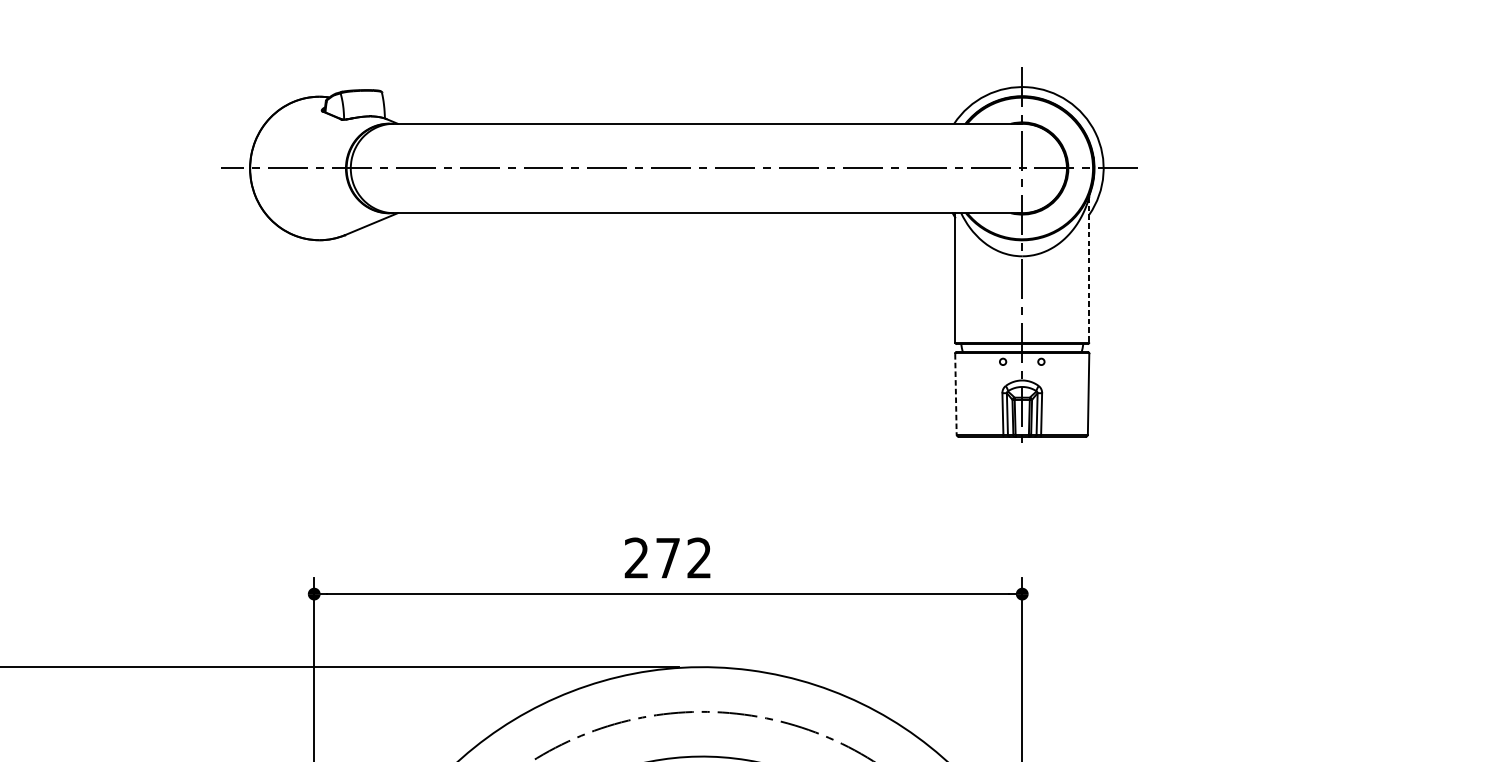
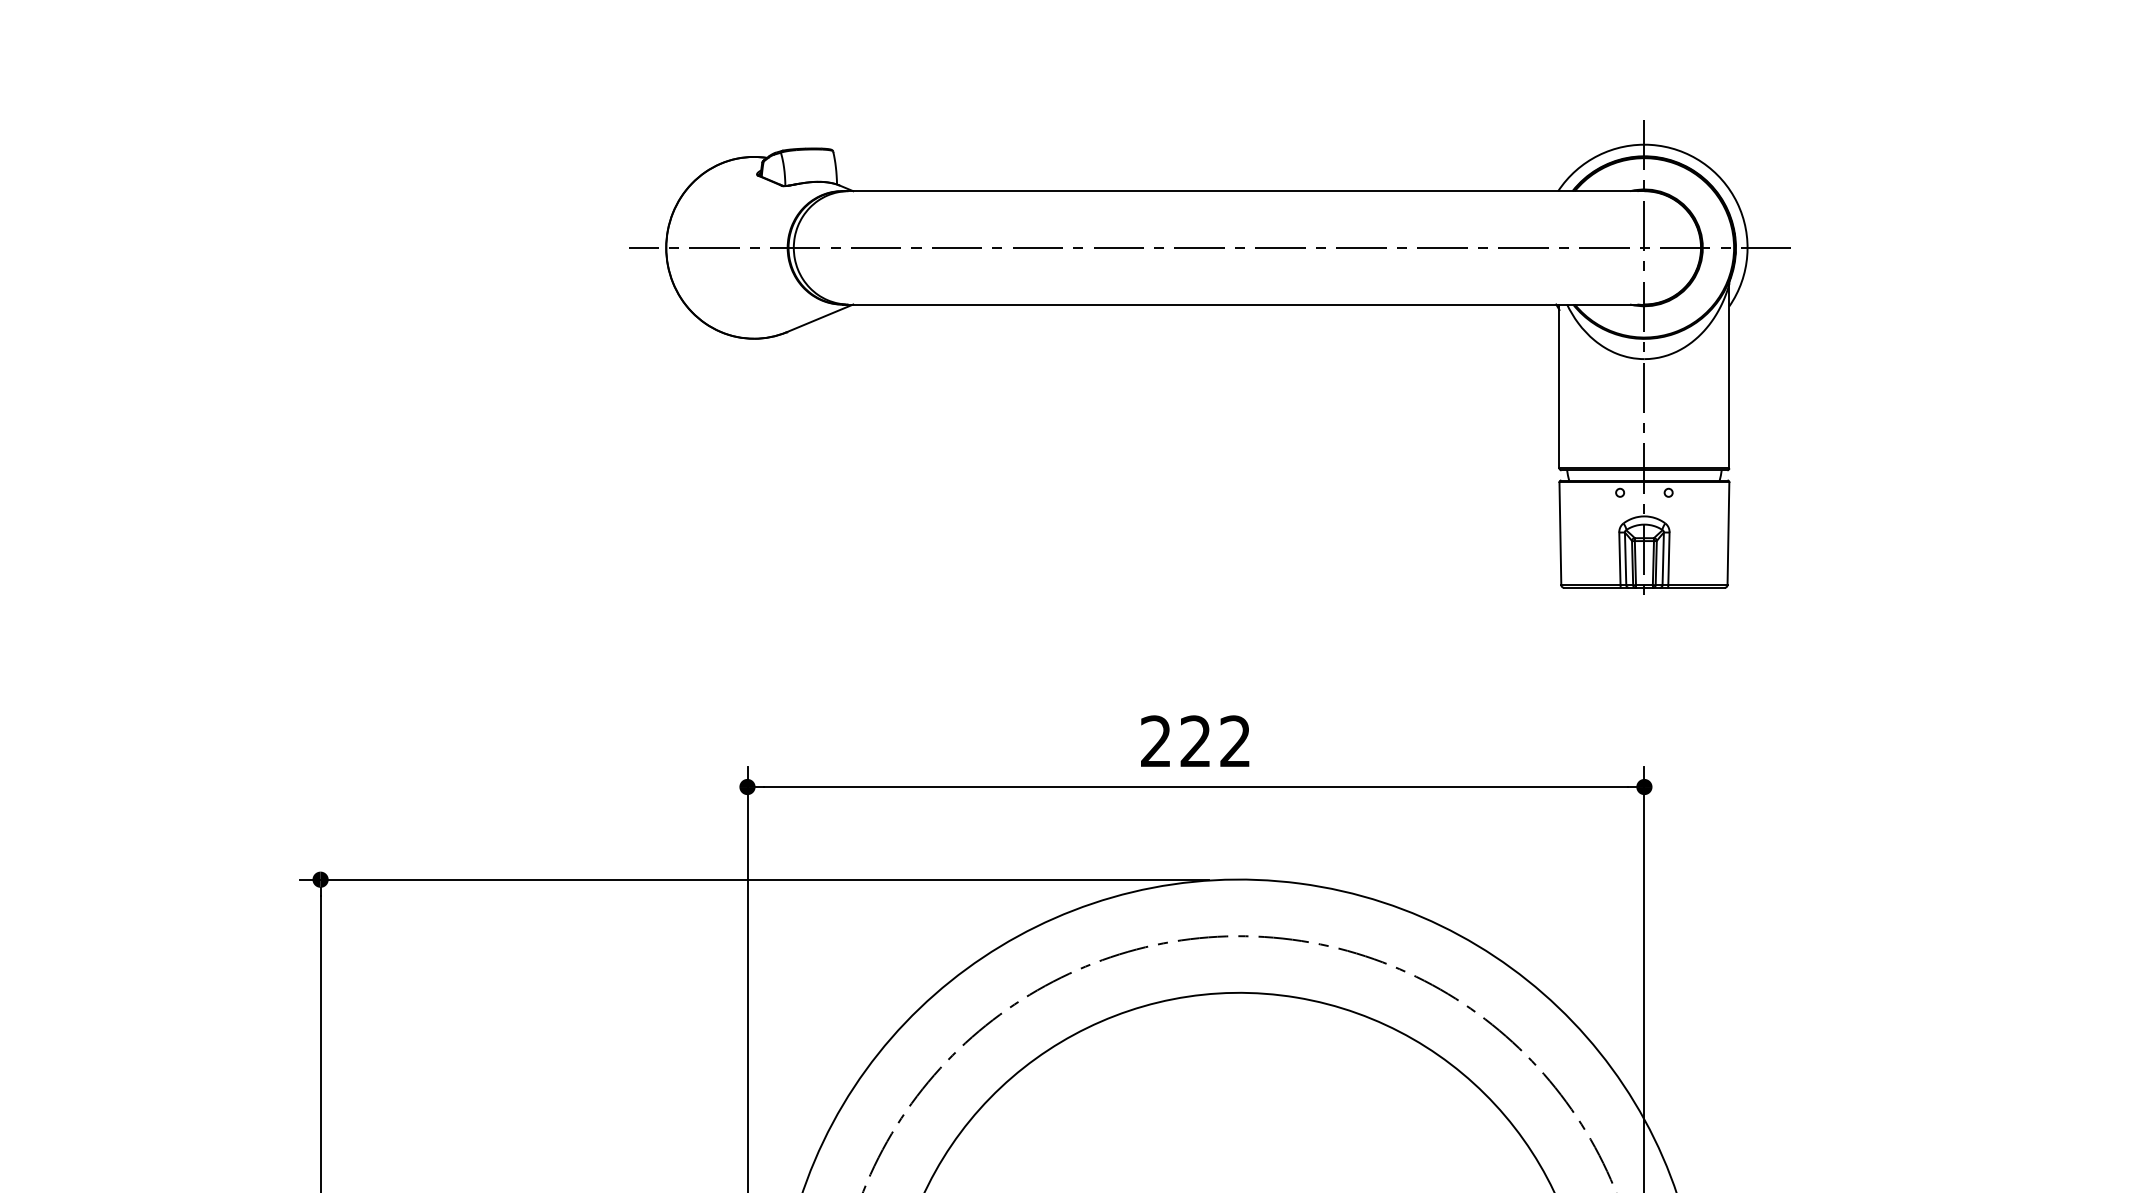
line: (1089, 270) -> (1729, 376), dashed -> solid
line: (956, 394) -> (1560, 534), dashed -> solid
text: (667, 557) -> (1195, 740), 272 -> 222

